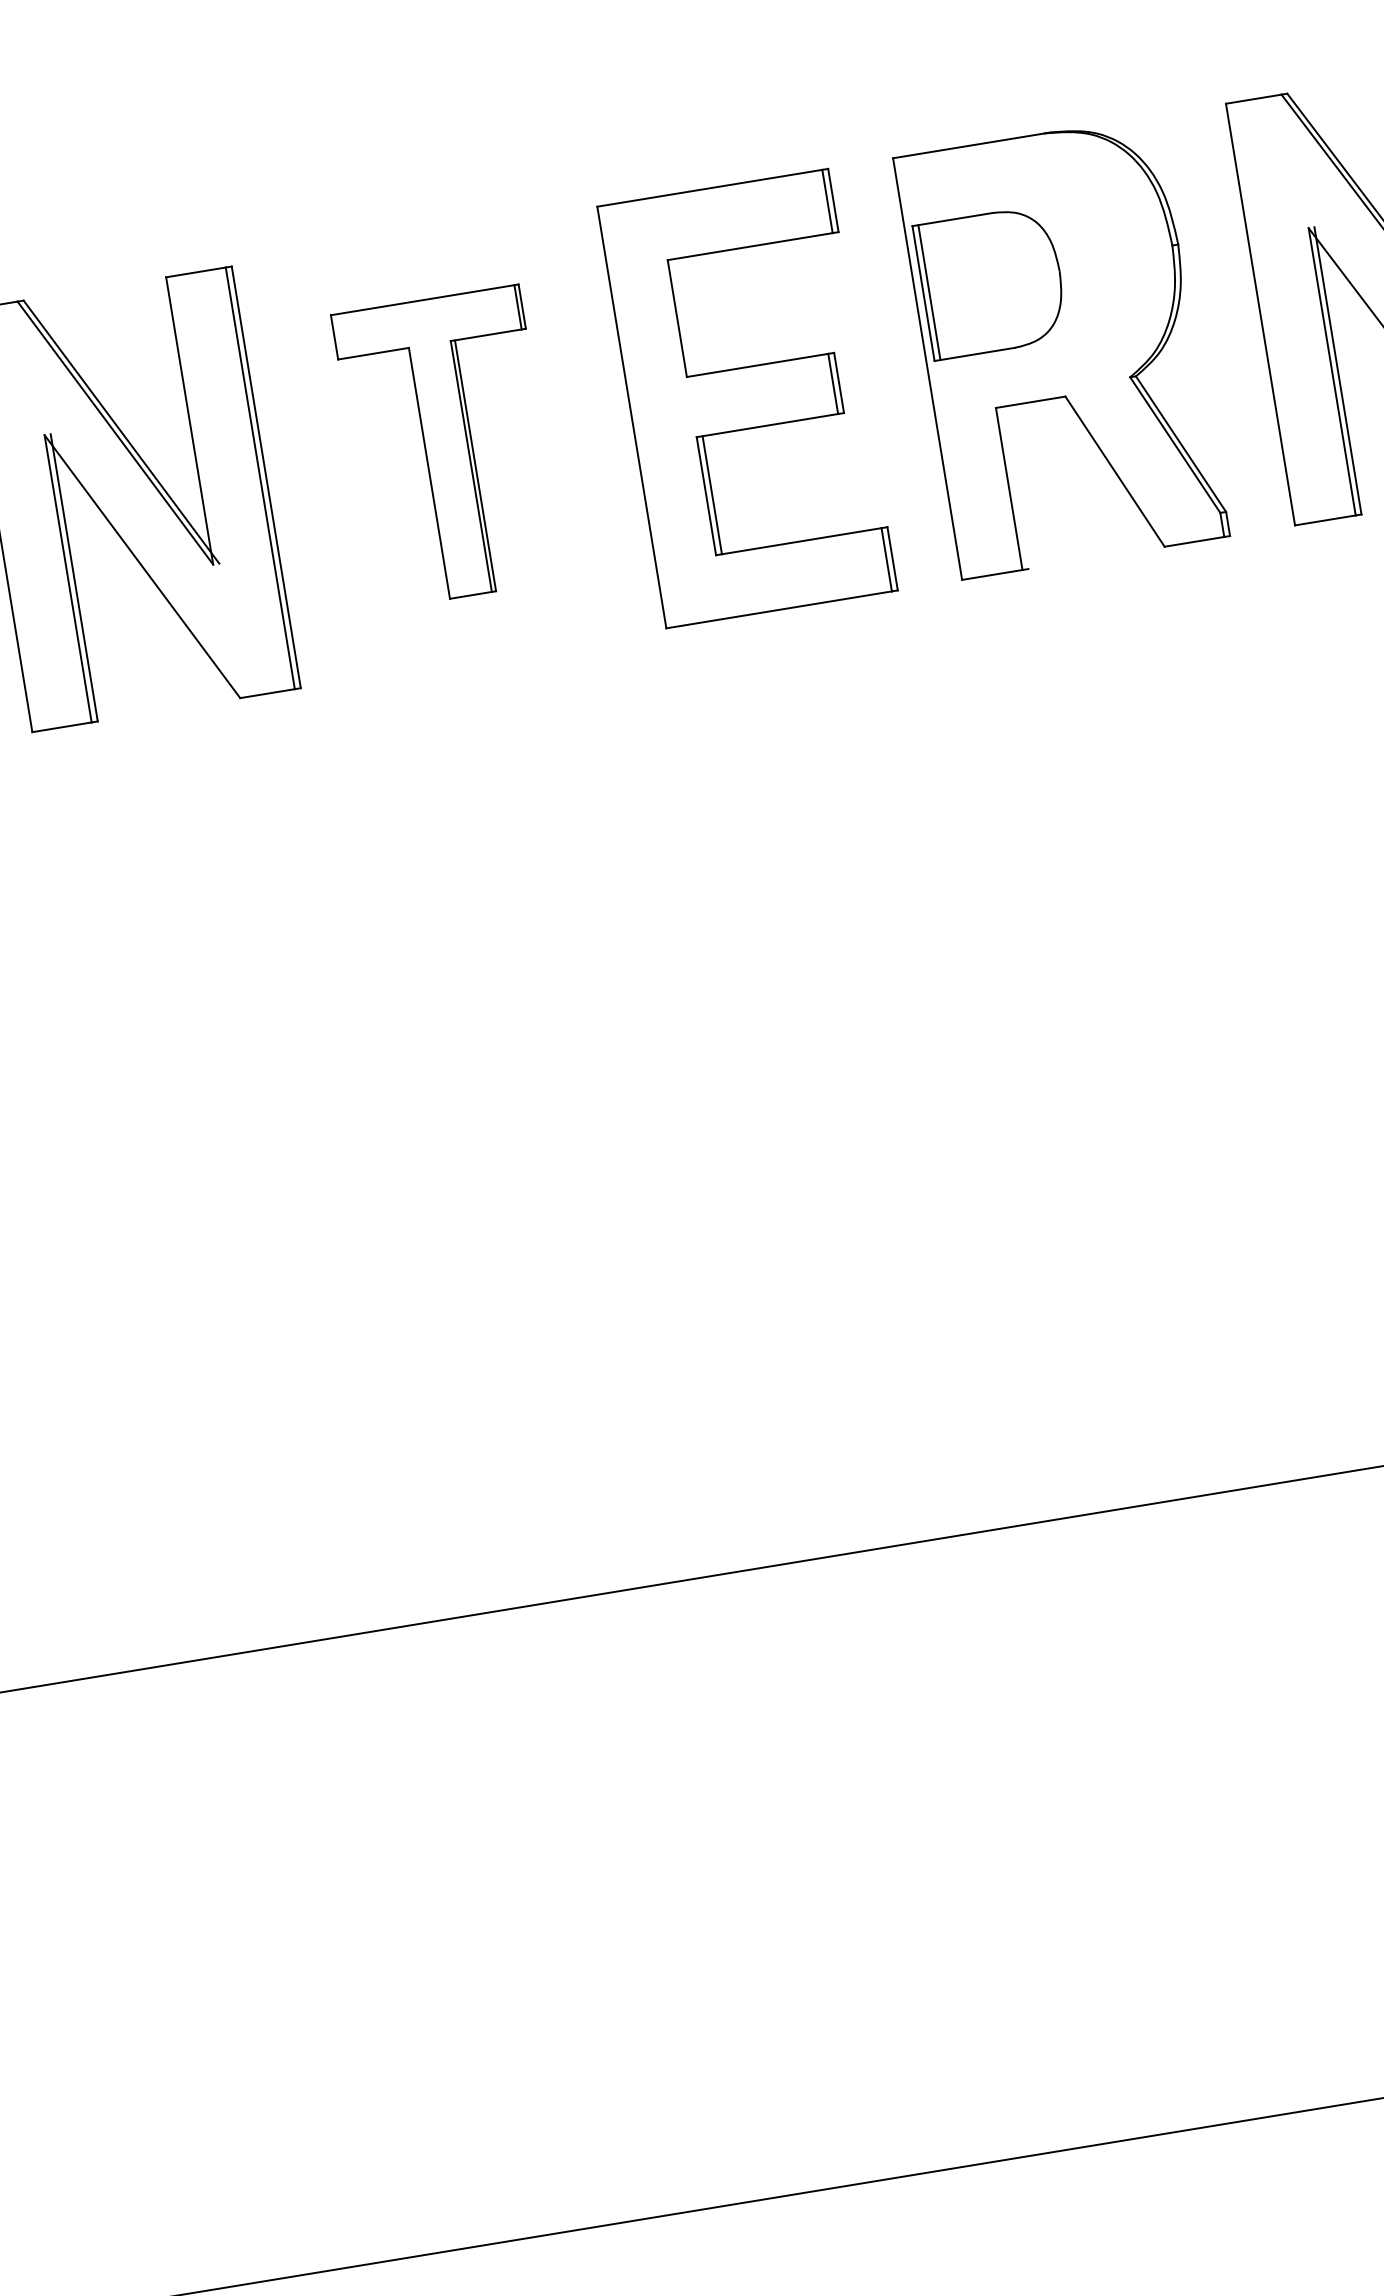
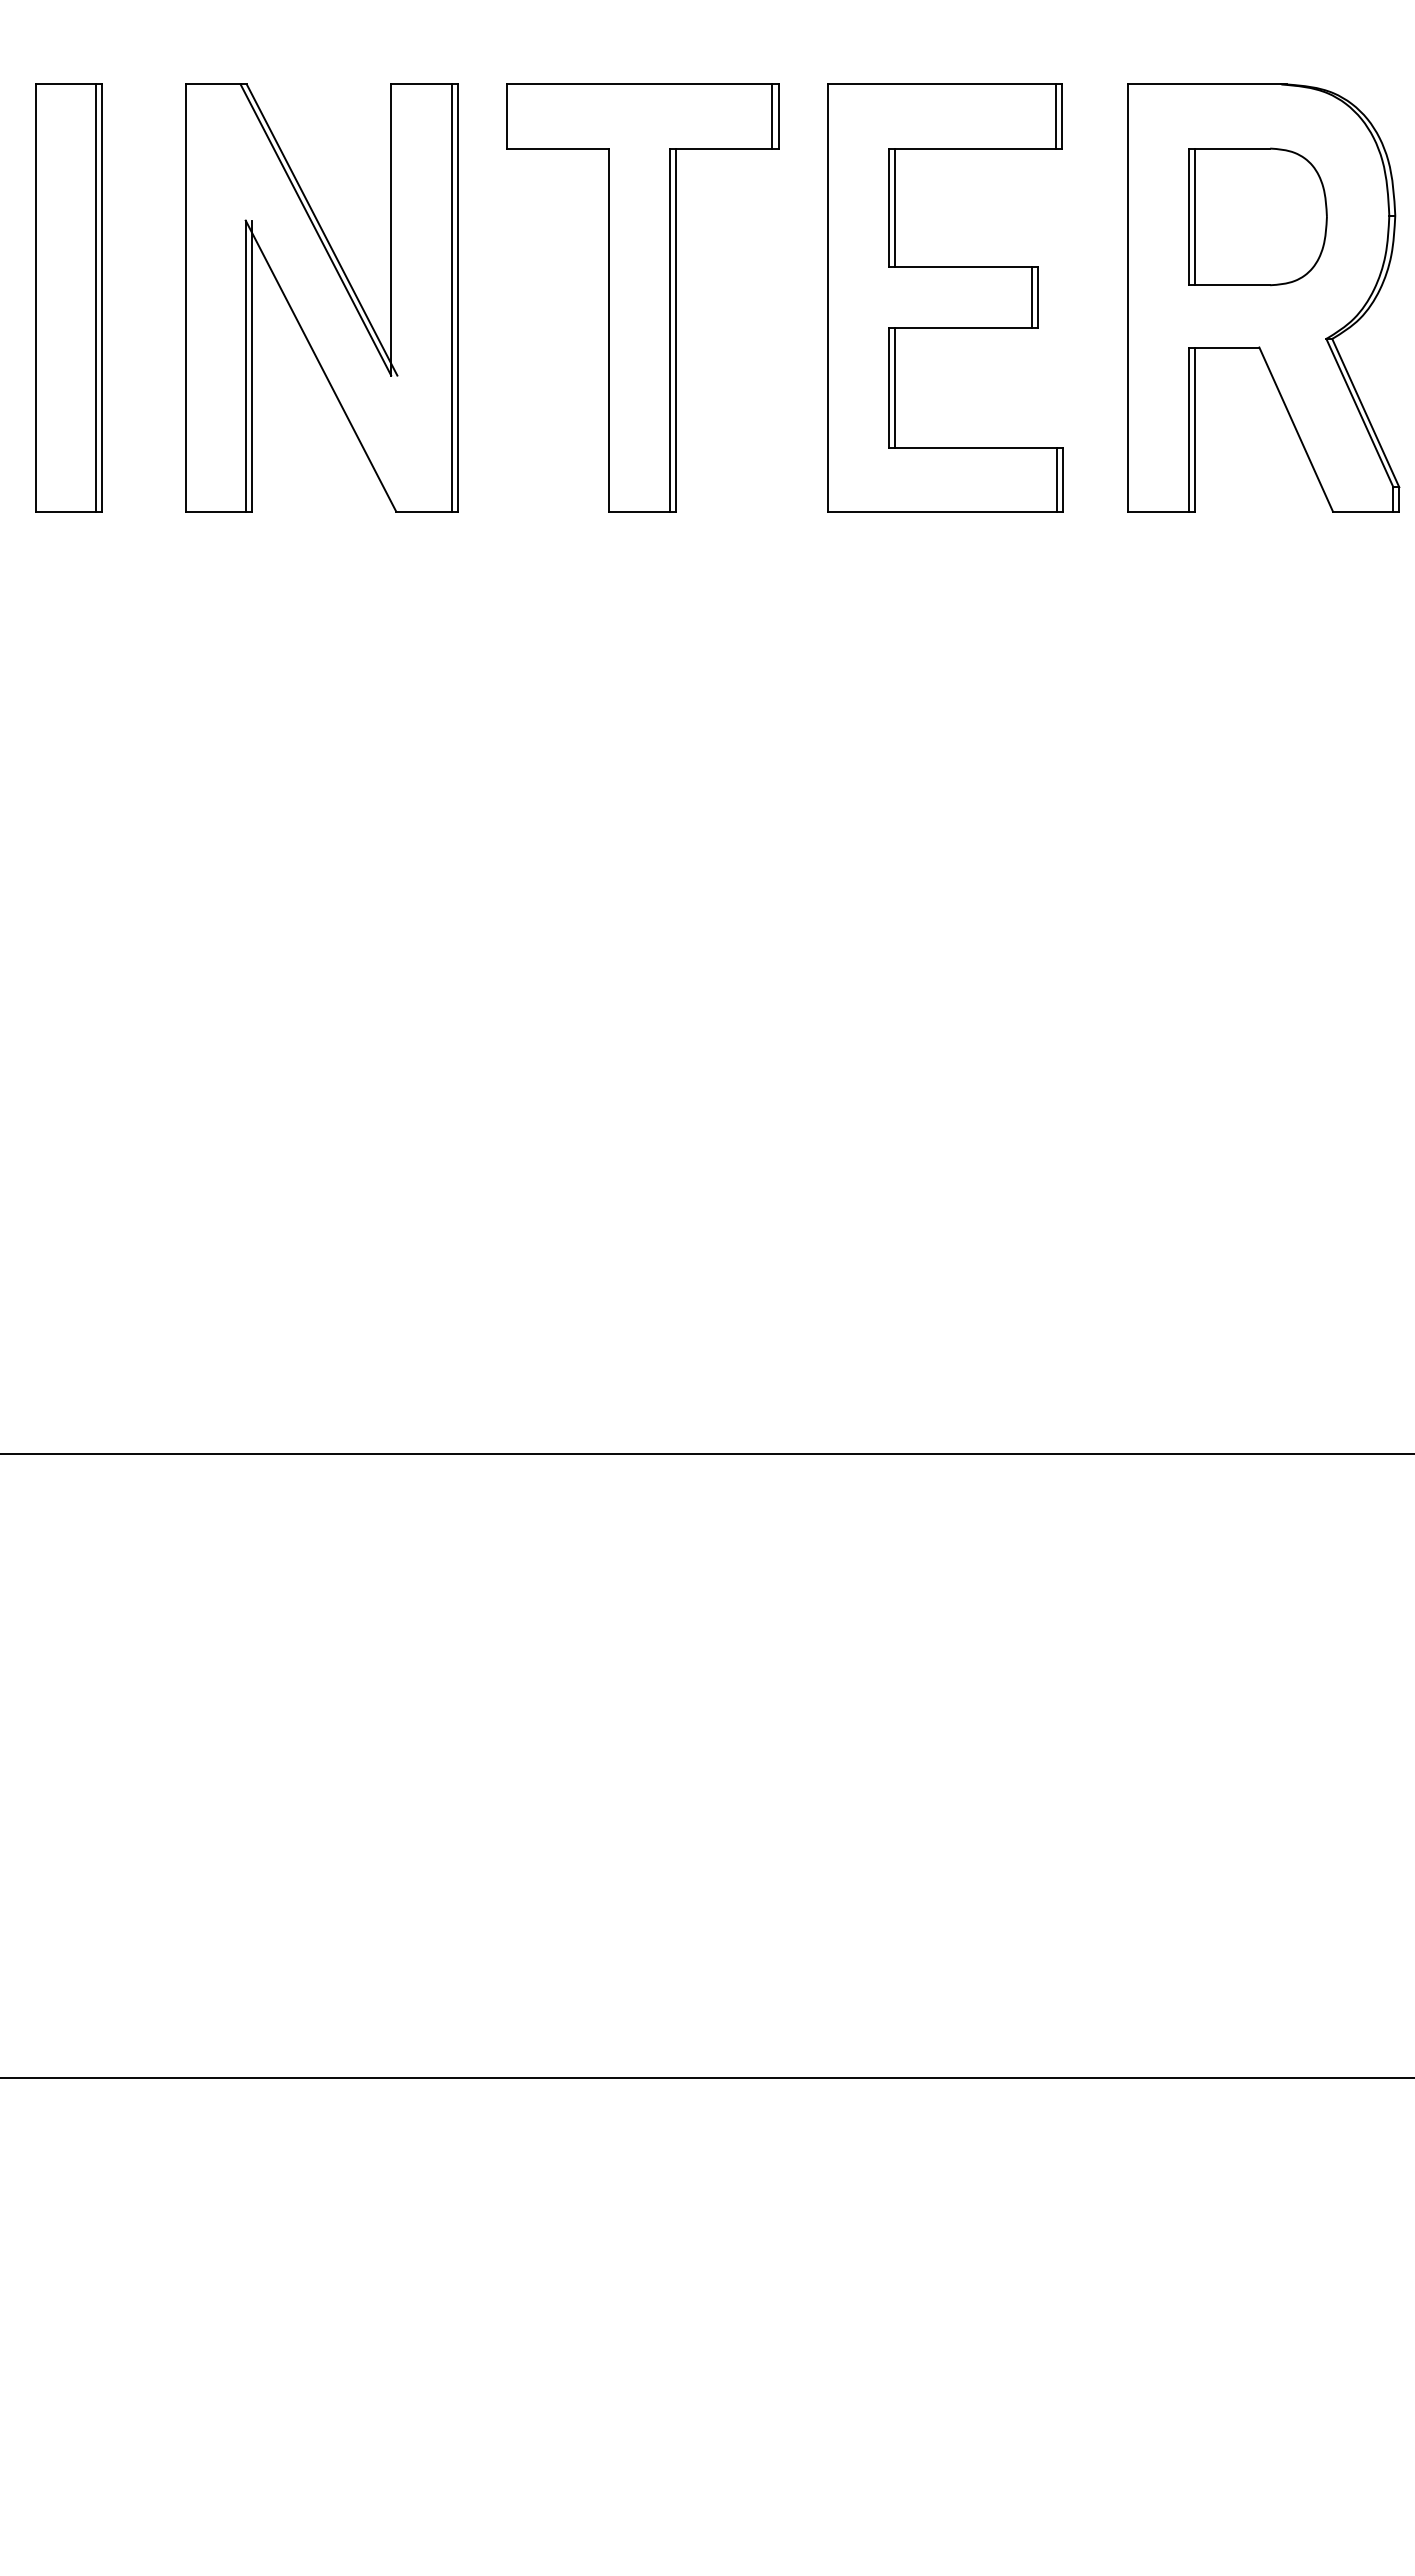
part: (991, 282) -> (1257, 216), moved
line: (682, 317) -> (894, 207), added
part: (448, 446) -> (642, 297), size x1.43
line: (1014, 487) -> (1194, 429), added

